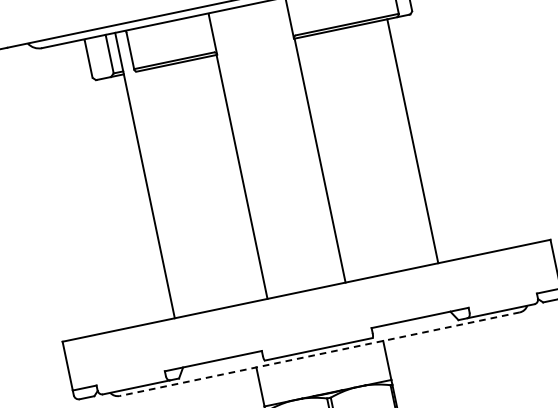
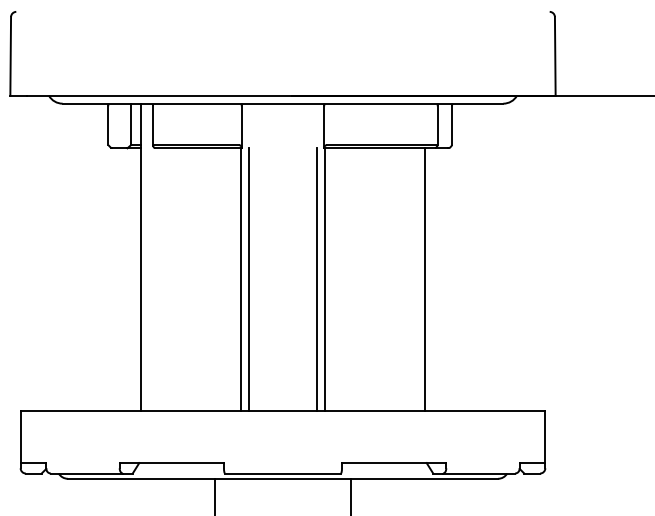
line: (312, 162) -> (316, 279), added
line: (249, 175) -> (249, 279), added
line: (319, 354) -> (282, 478), dashed -> solid

